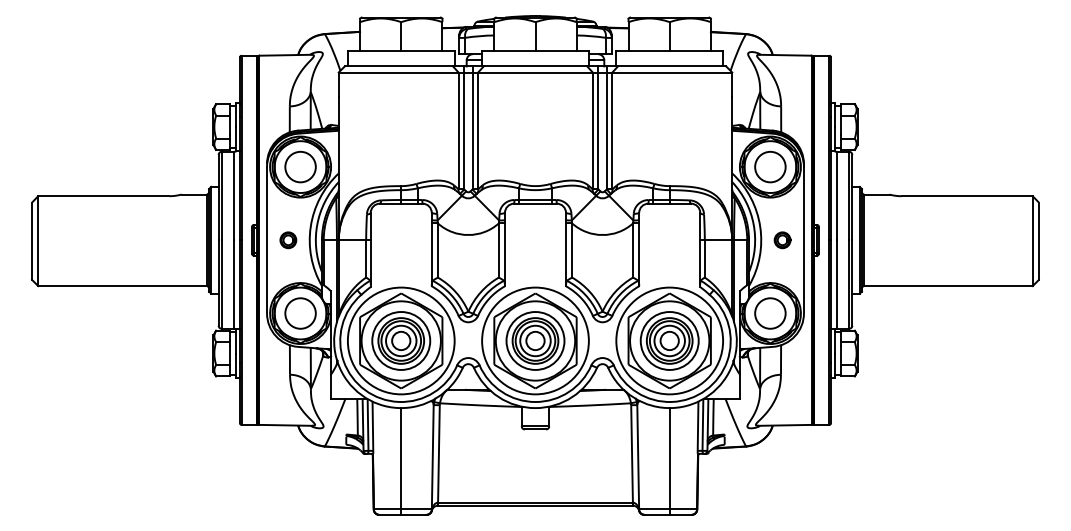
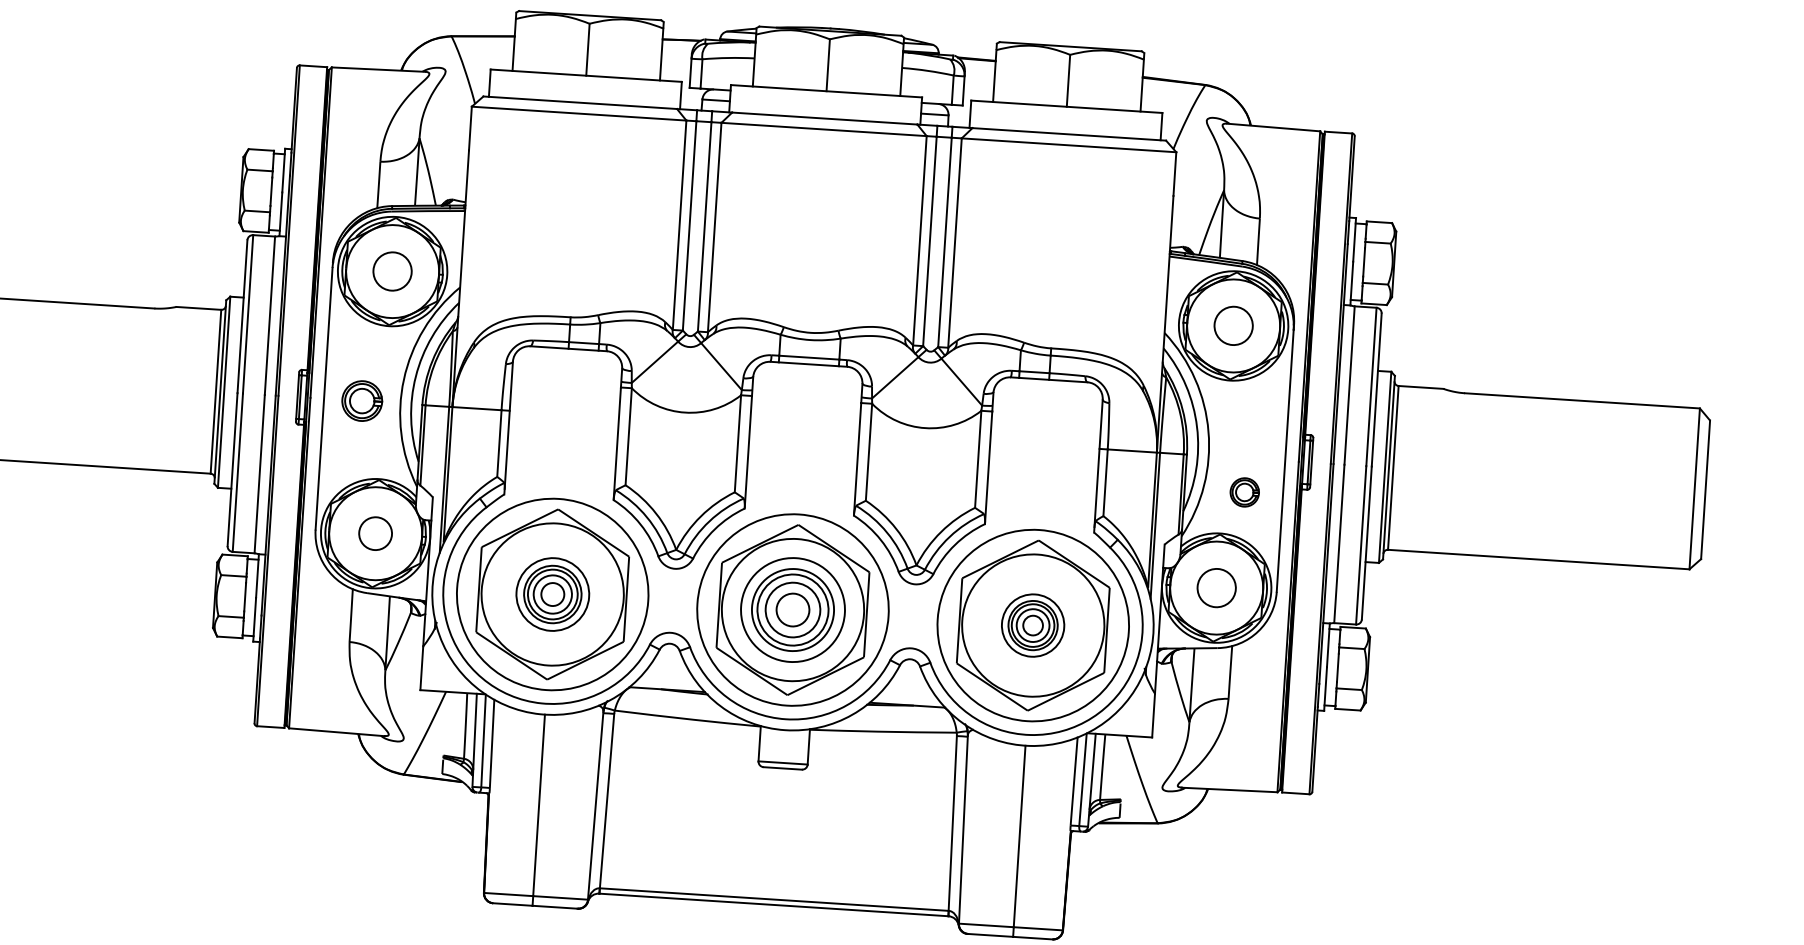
circle: (300, 166) -> (392, 270), size x0.7
circle: (770, 166) -> (1233, 324), size x0.7
part: (288, 240) -> (362, 401), size x1.4
part: (782, 240) -> (1244, 492), moved
circle: (300, 313) -> (375, 533), size x0.6
circle: (770, 313) -> (1216, 588), size x0.7
part: (401, 340) -> (553, 593), size x0.7
part: (669, 340) -> (1032, 624), size x0.6

